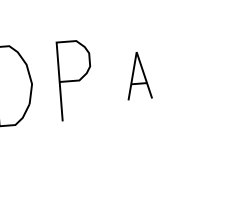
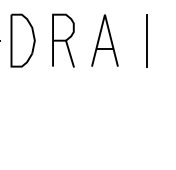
line: (201, 70) -> (146, 40), added
part: (137, 75) -> (104, 40), size x1.67
line: (86, 99) -> (69, 53), added

